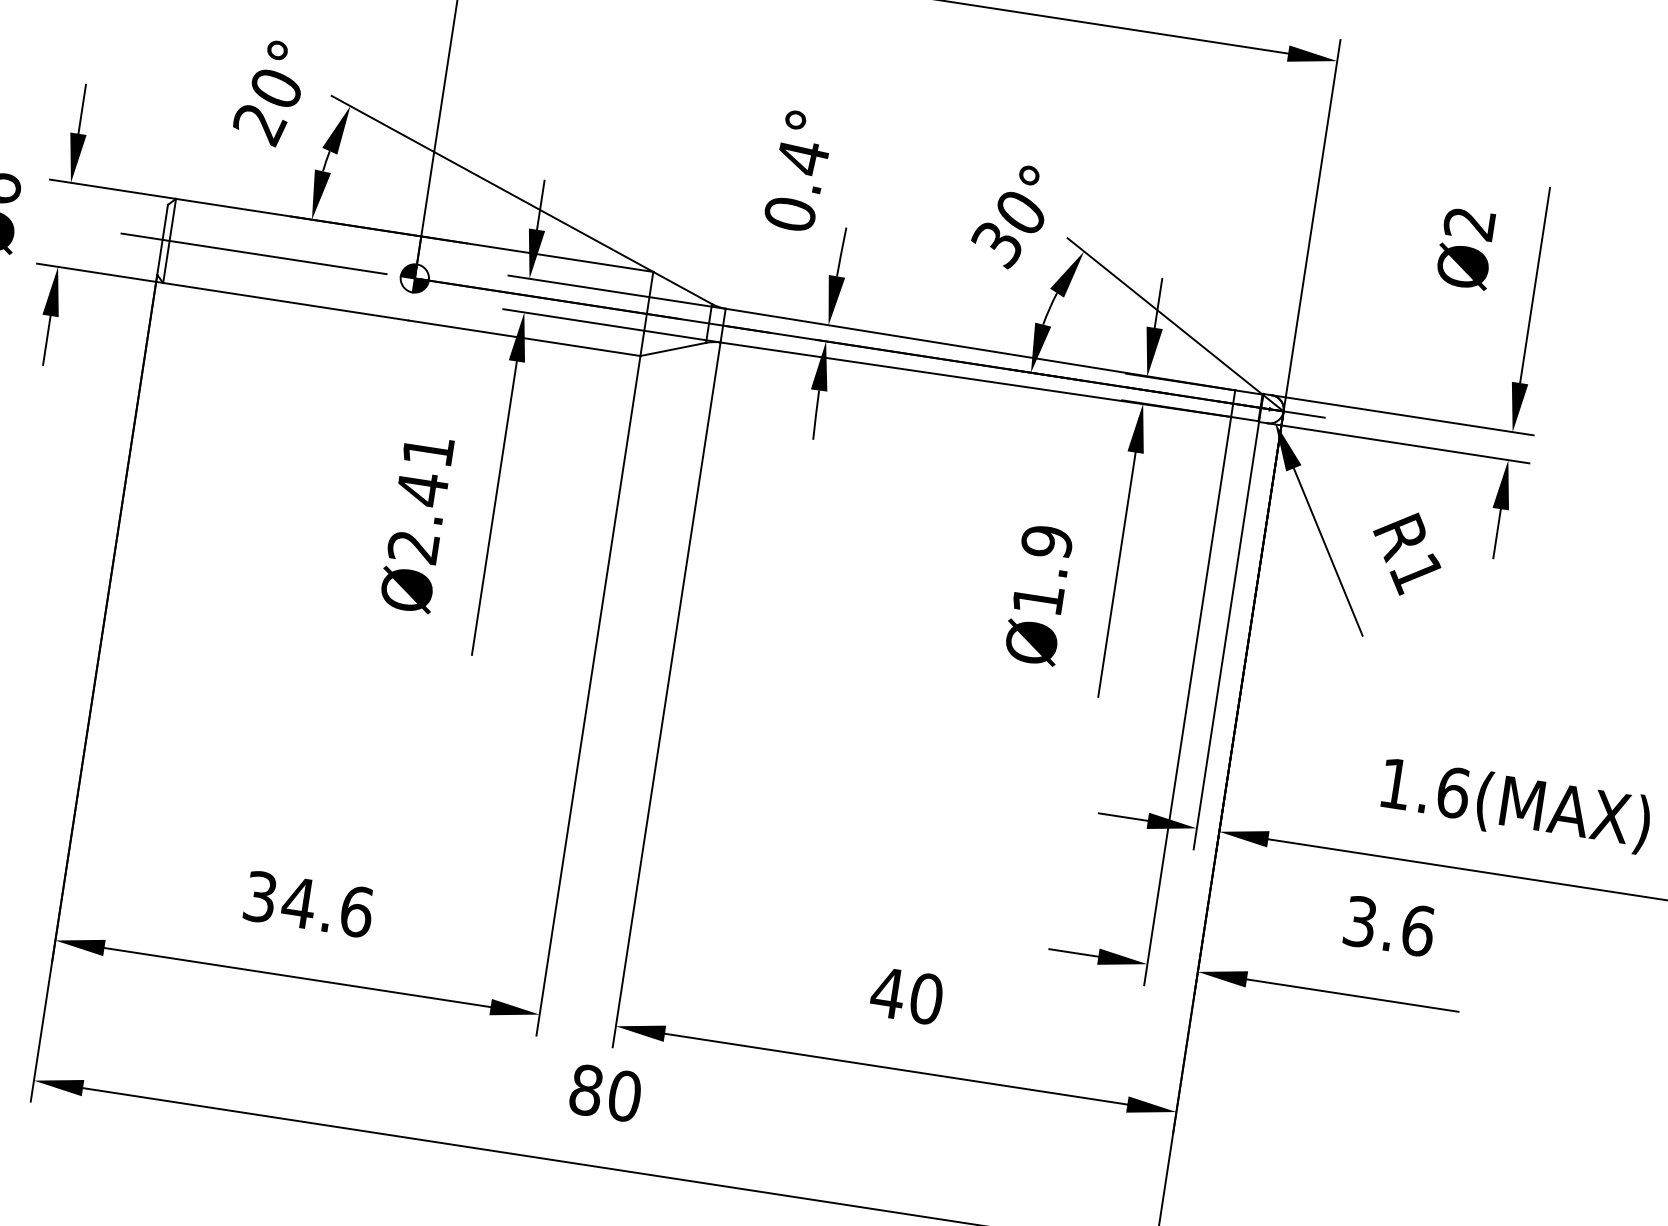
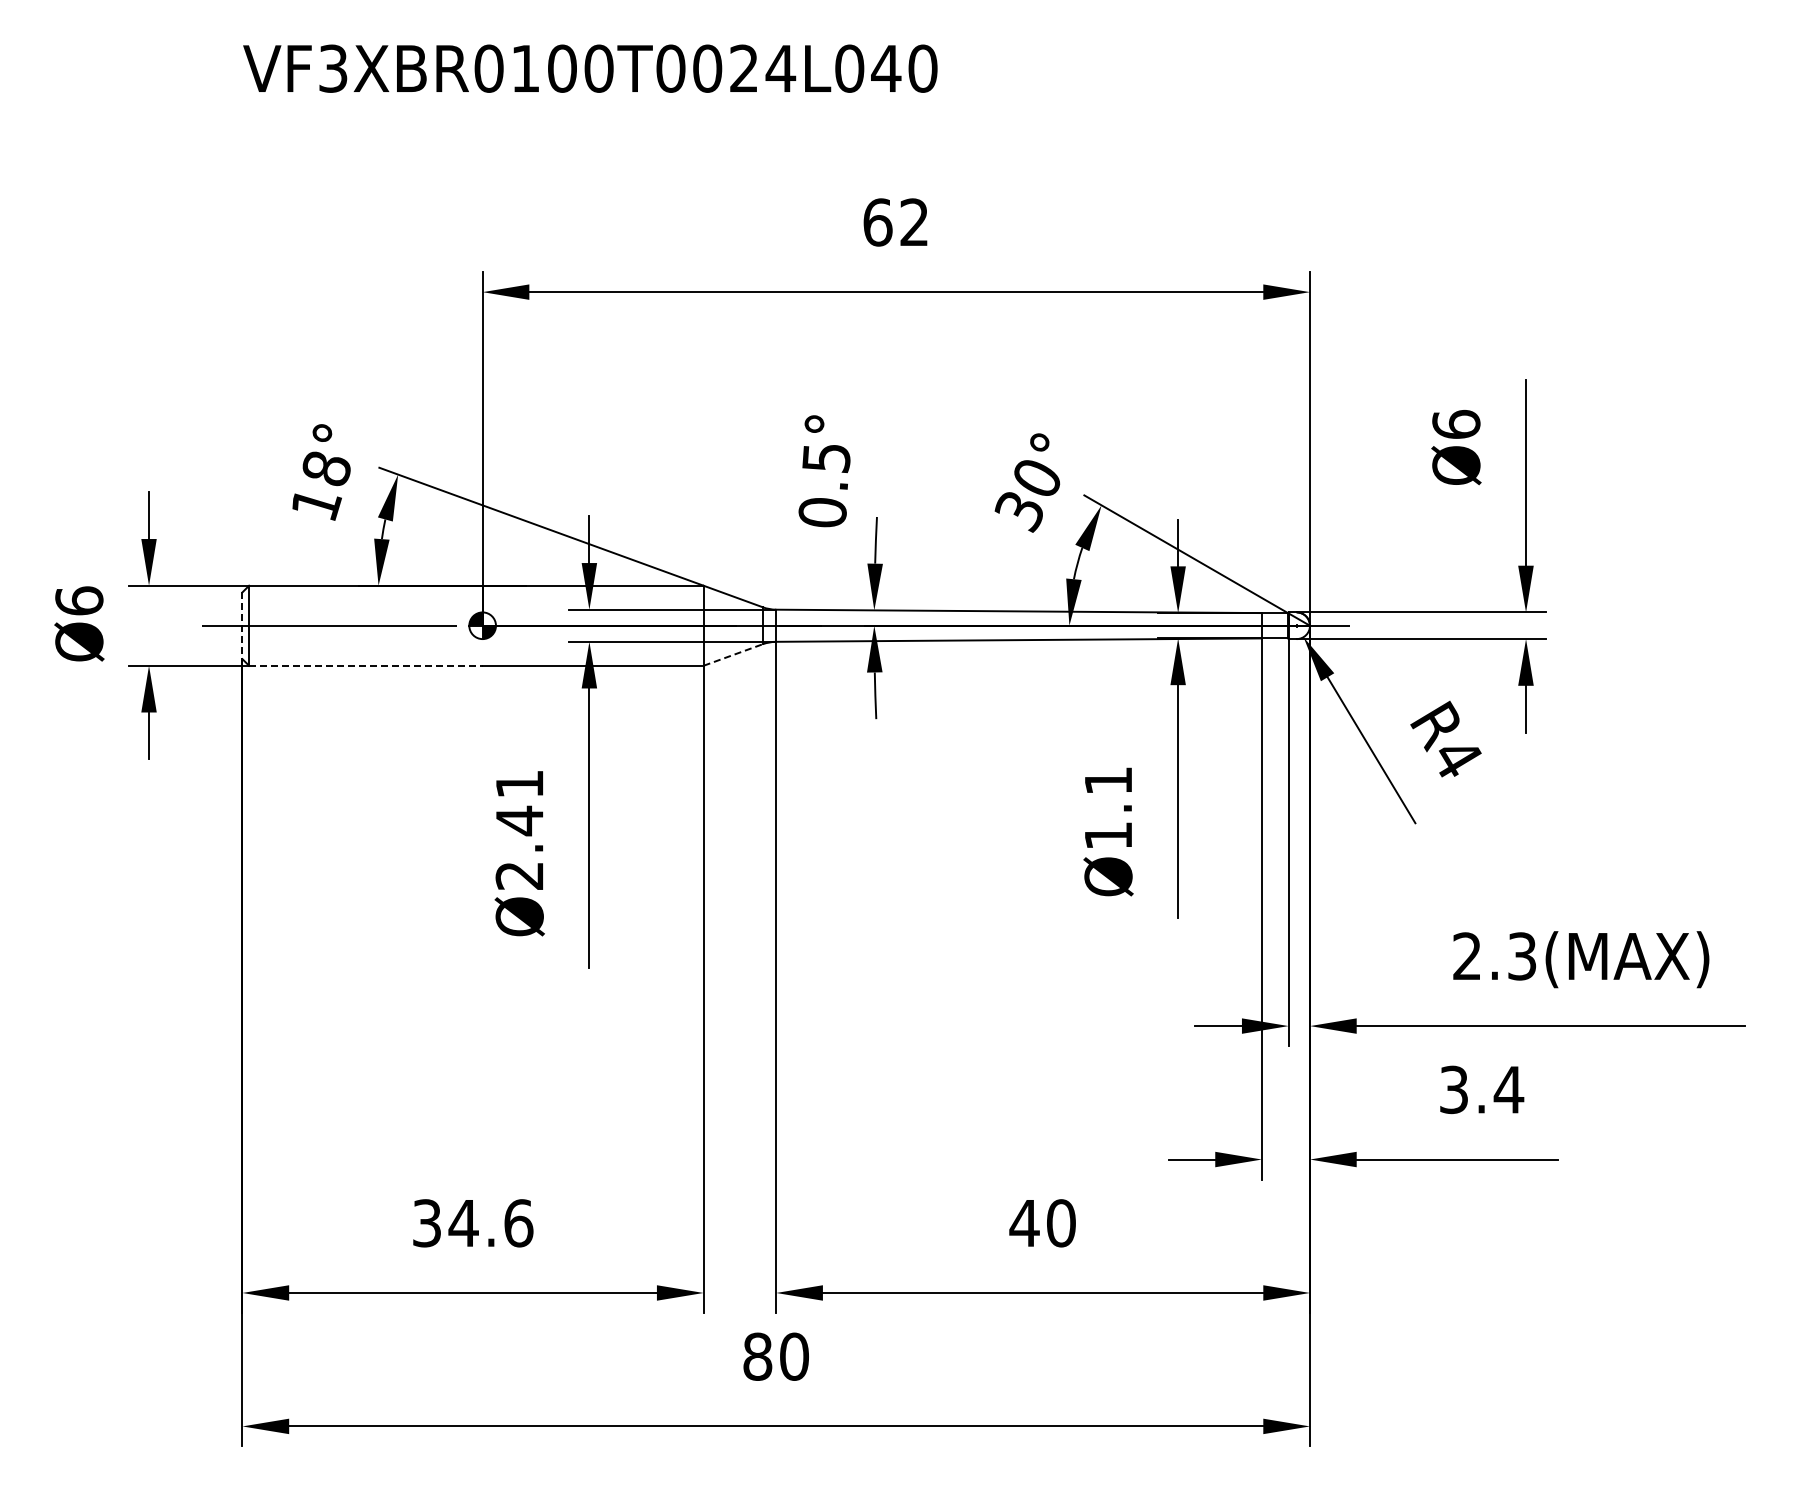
text: (266, 107) -> (320, 487), 20° -> 18°
text: (802, 158) -> (826, 458), 0.4° -> 0.5°
text: (1469, 222) -> (1456, 423), Ø2 -> Ø6
line: (162, 240) -> (242, 626), solid -> dashed
line: (285, 301) -> (365, 665), solid -> dashed
line: (673, 350) -> (733, 655), solid -> dashed
text: (1047, 541) -> (1108, 780), Ø1.9 -> Ø1.1
text: (1416, 574) -> (1456, 758), R1 -> R4
text: (1425, 788) -> (1495, 956), 1.6(MAX) -> 2.3(MAX)
text: (1417, 930) -> (1508, 1089), 3.6 -> 3.4

